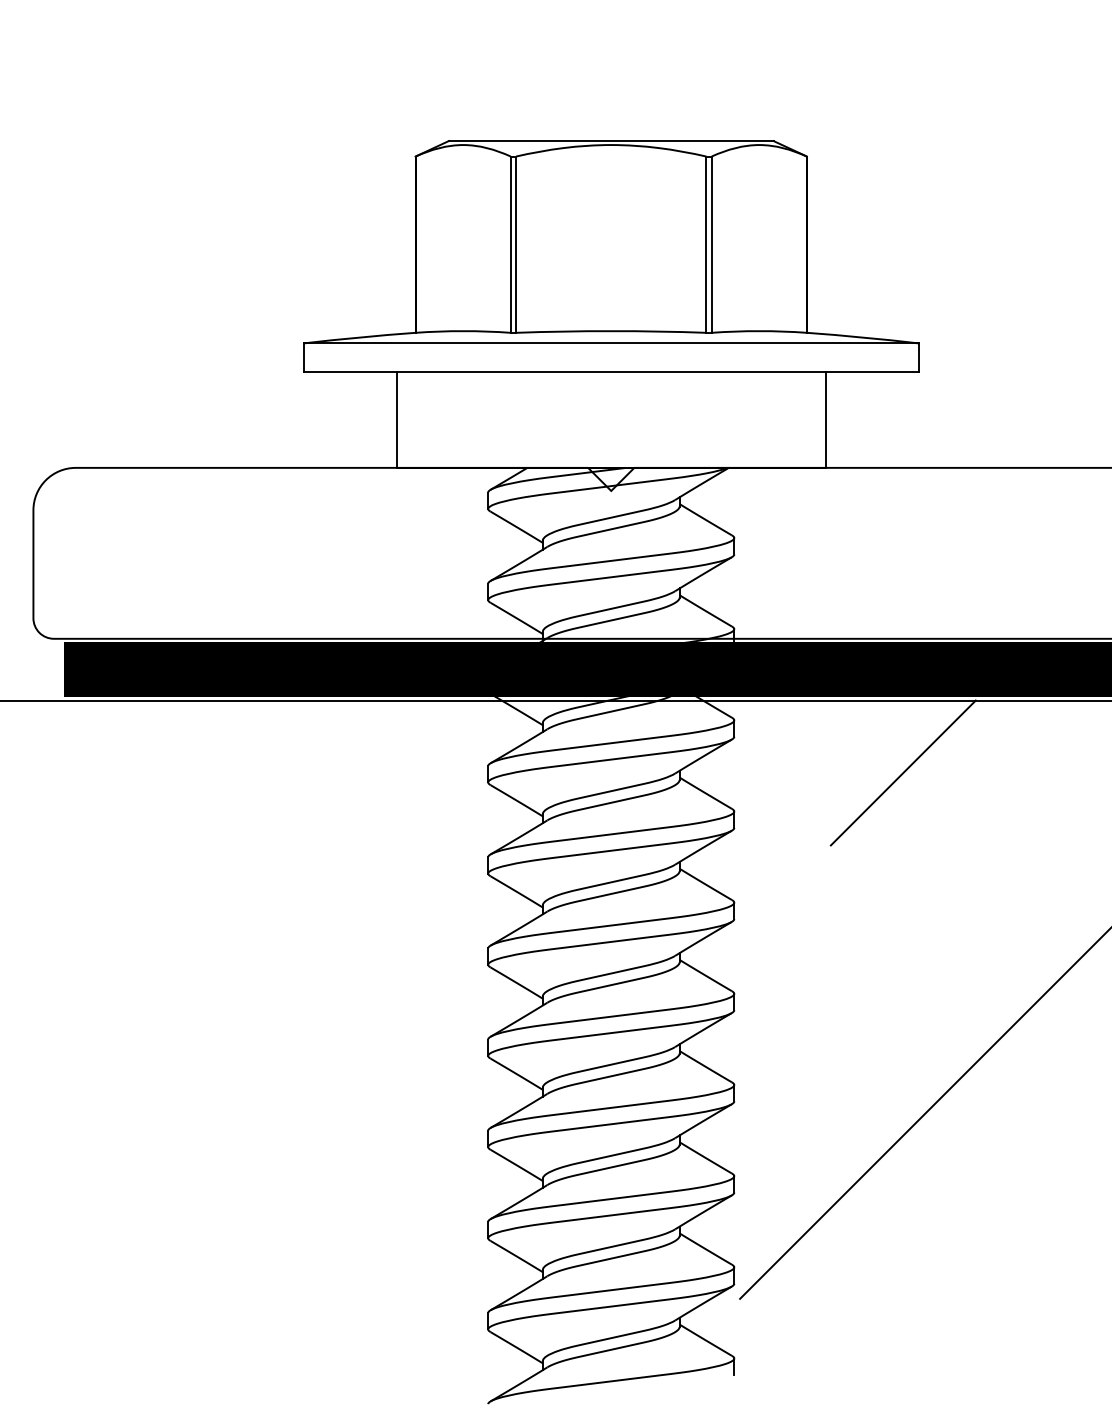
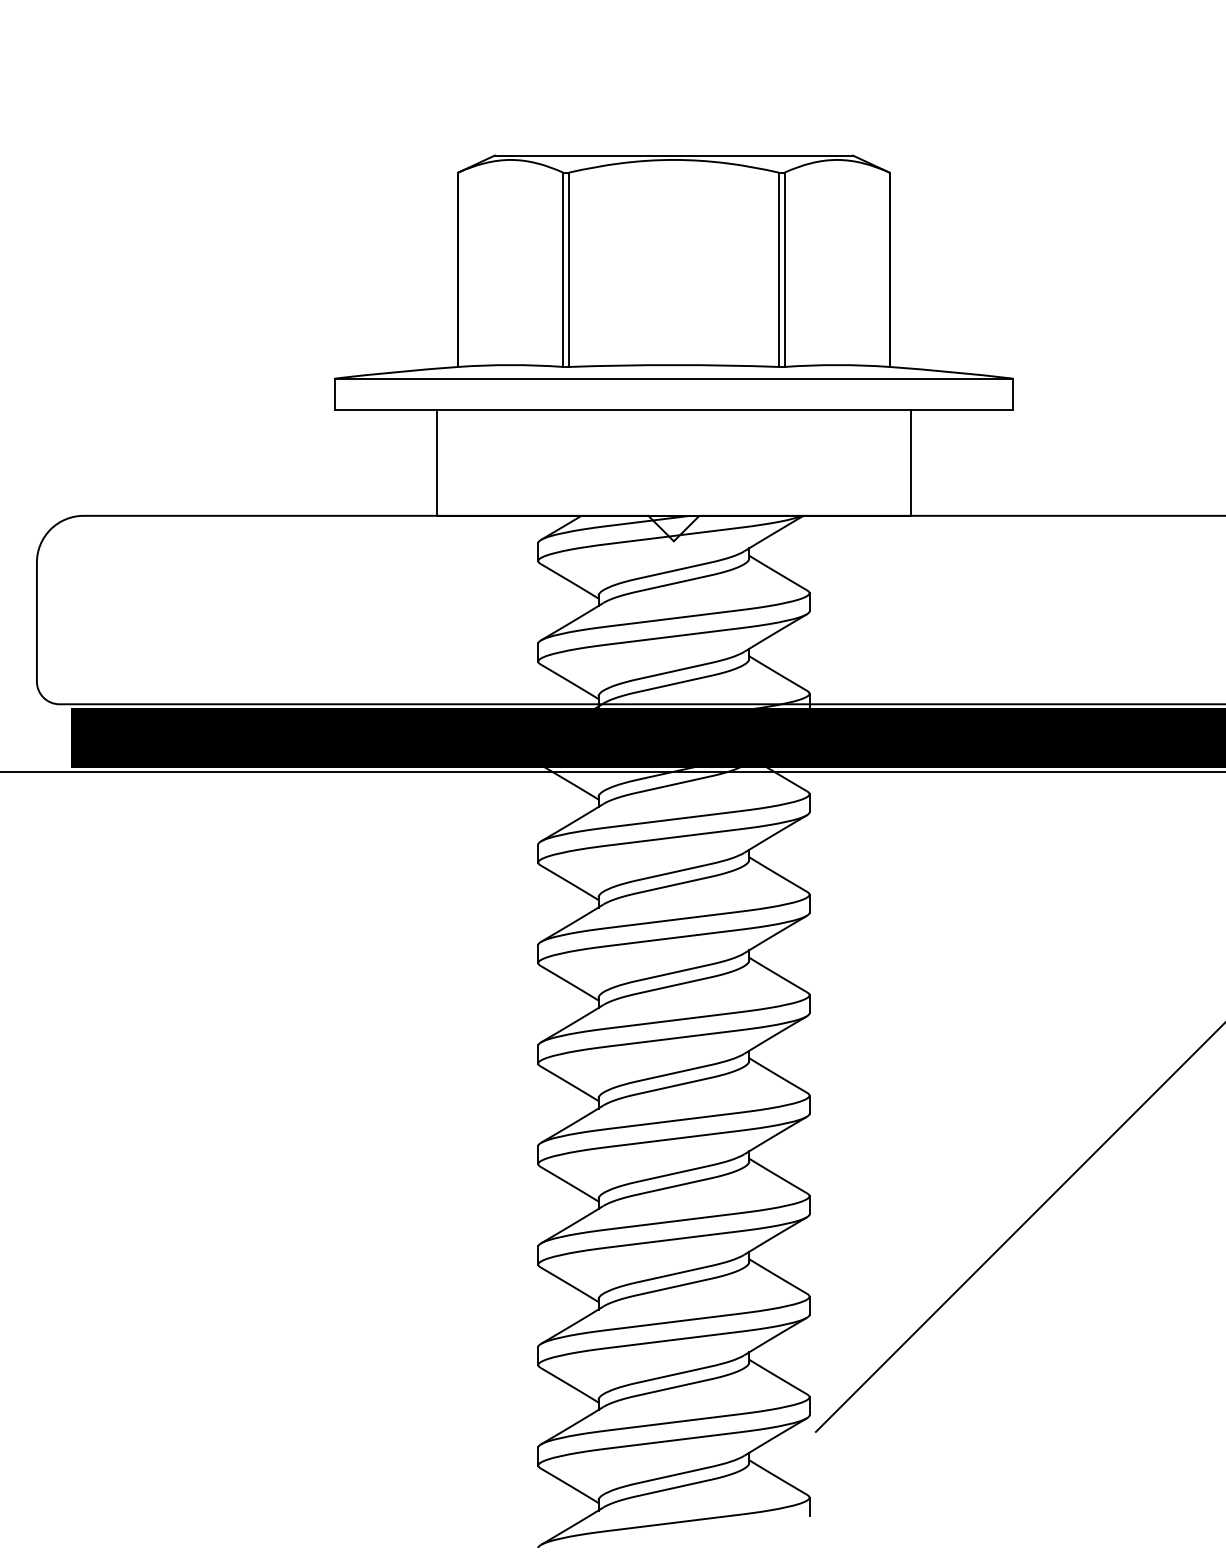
line: (902, 772) -> (994, 851), removed

